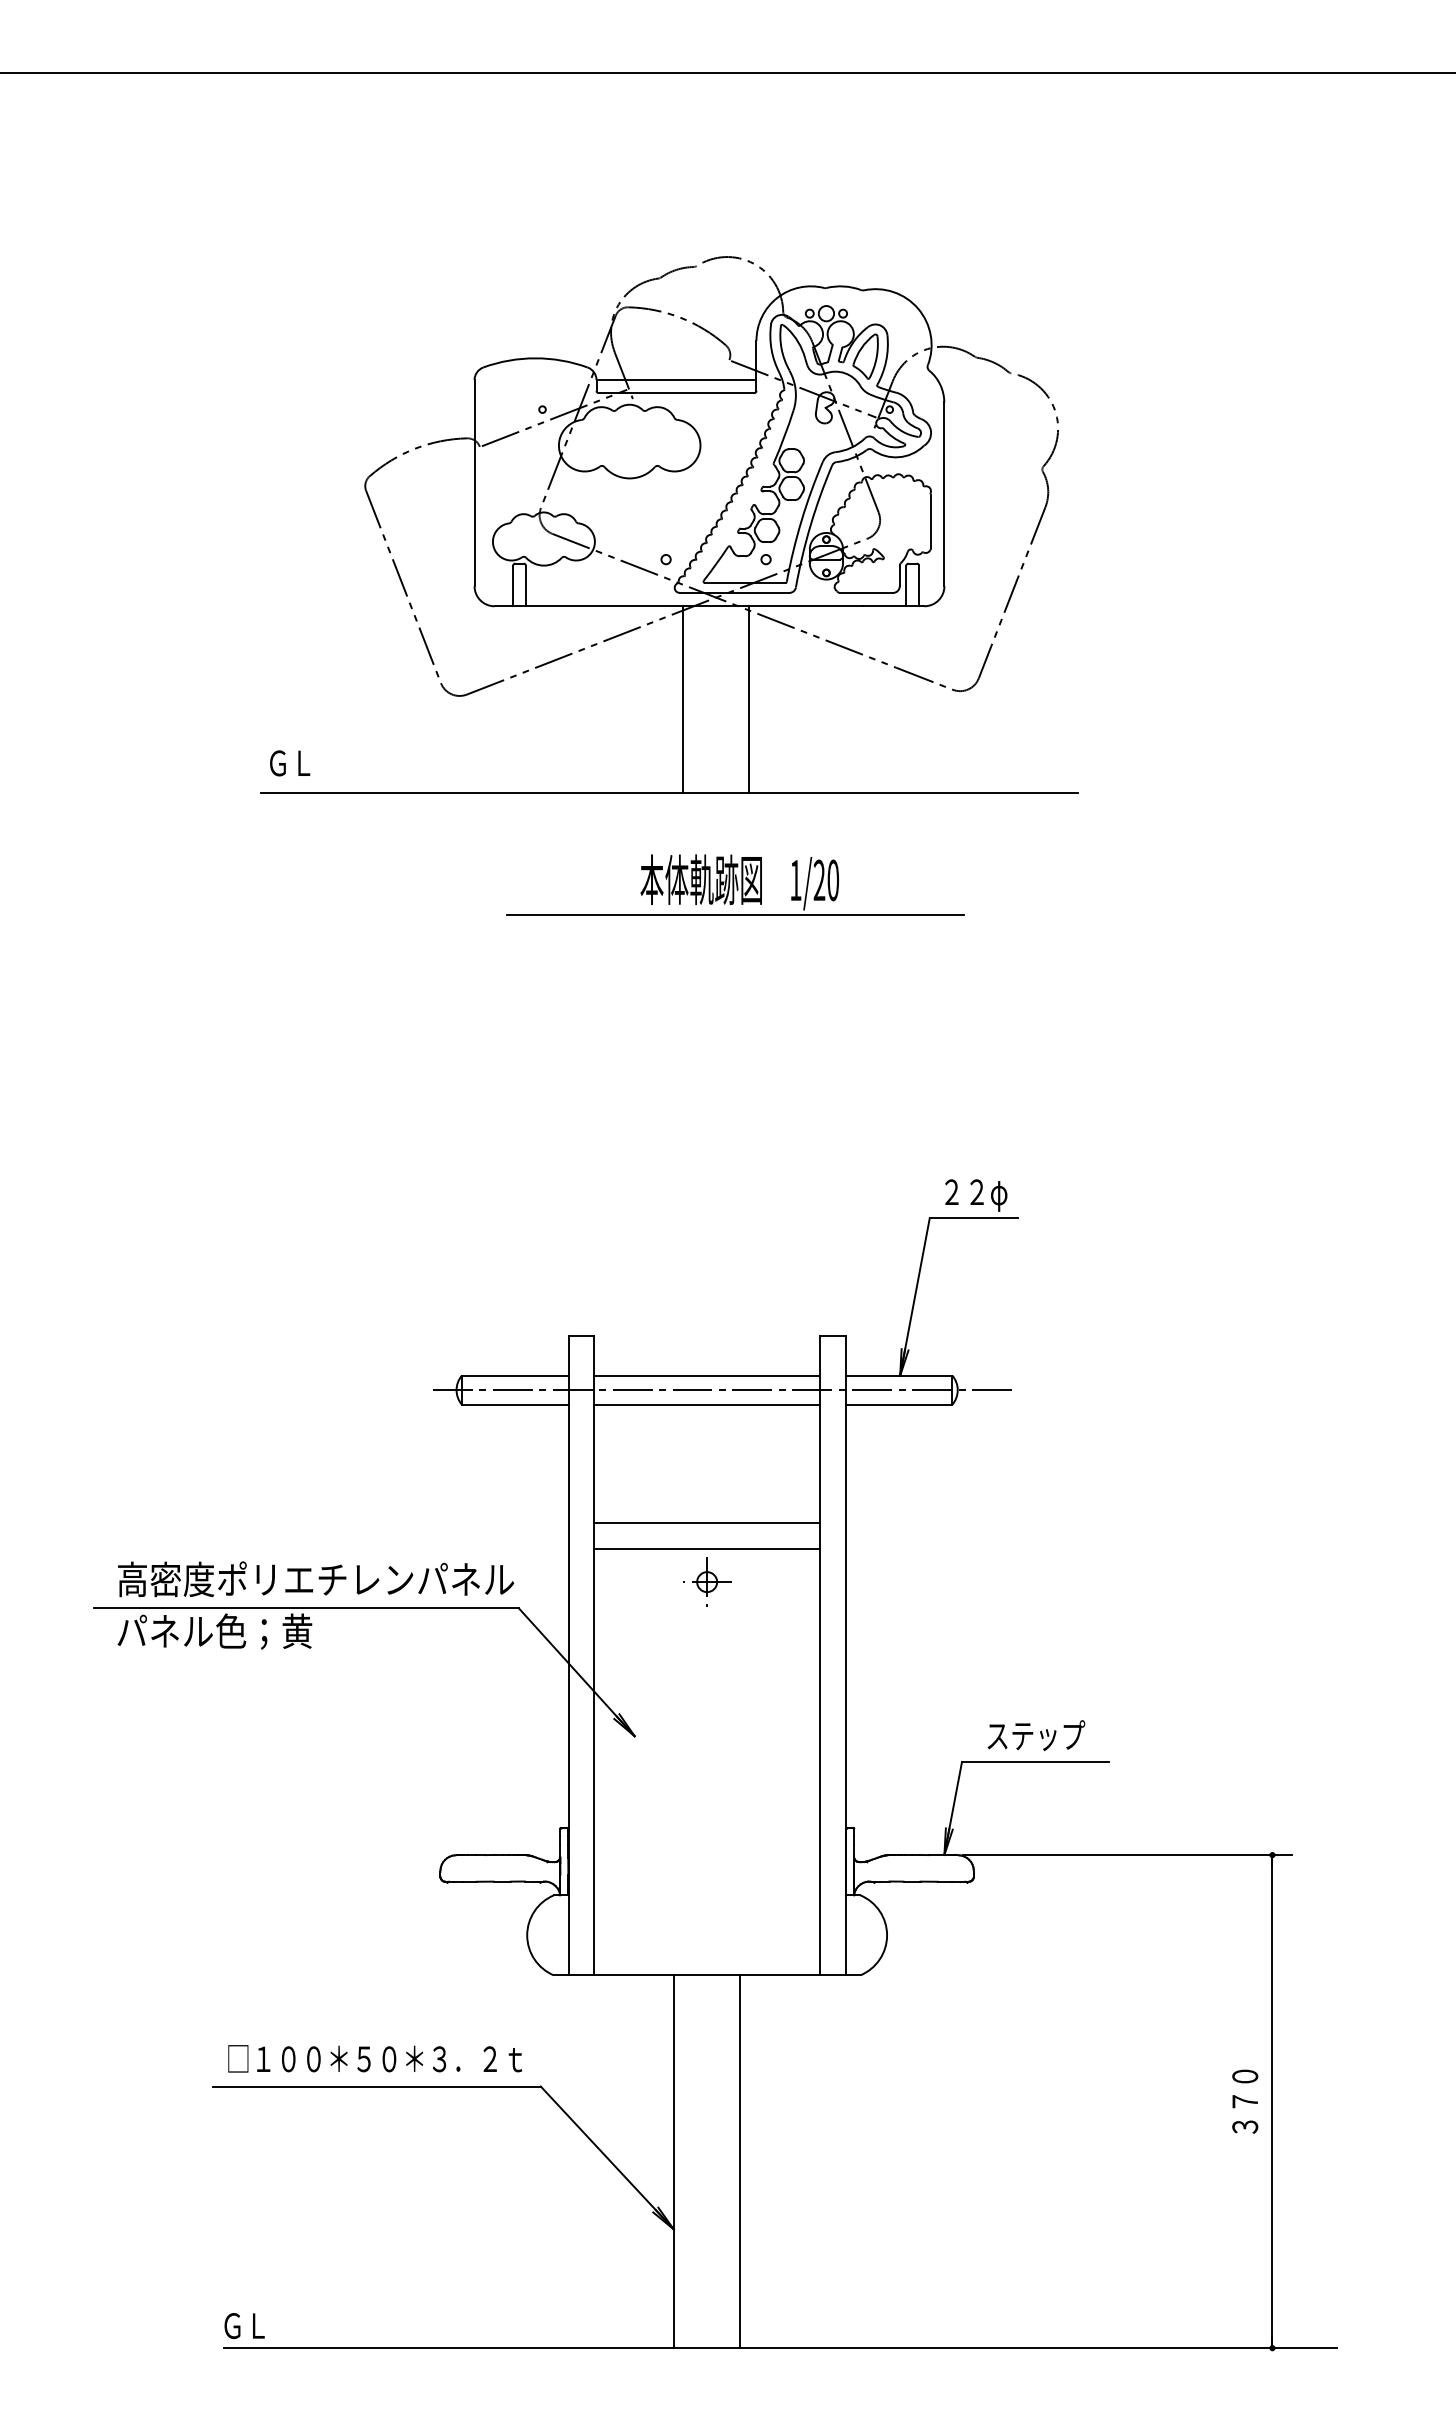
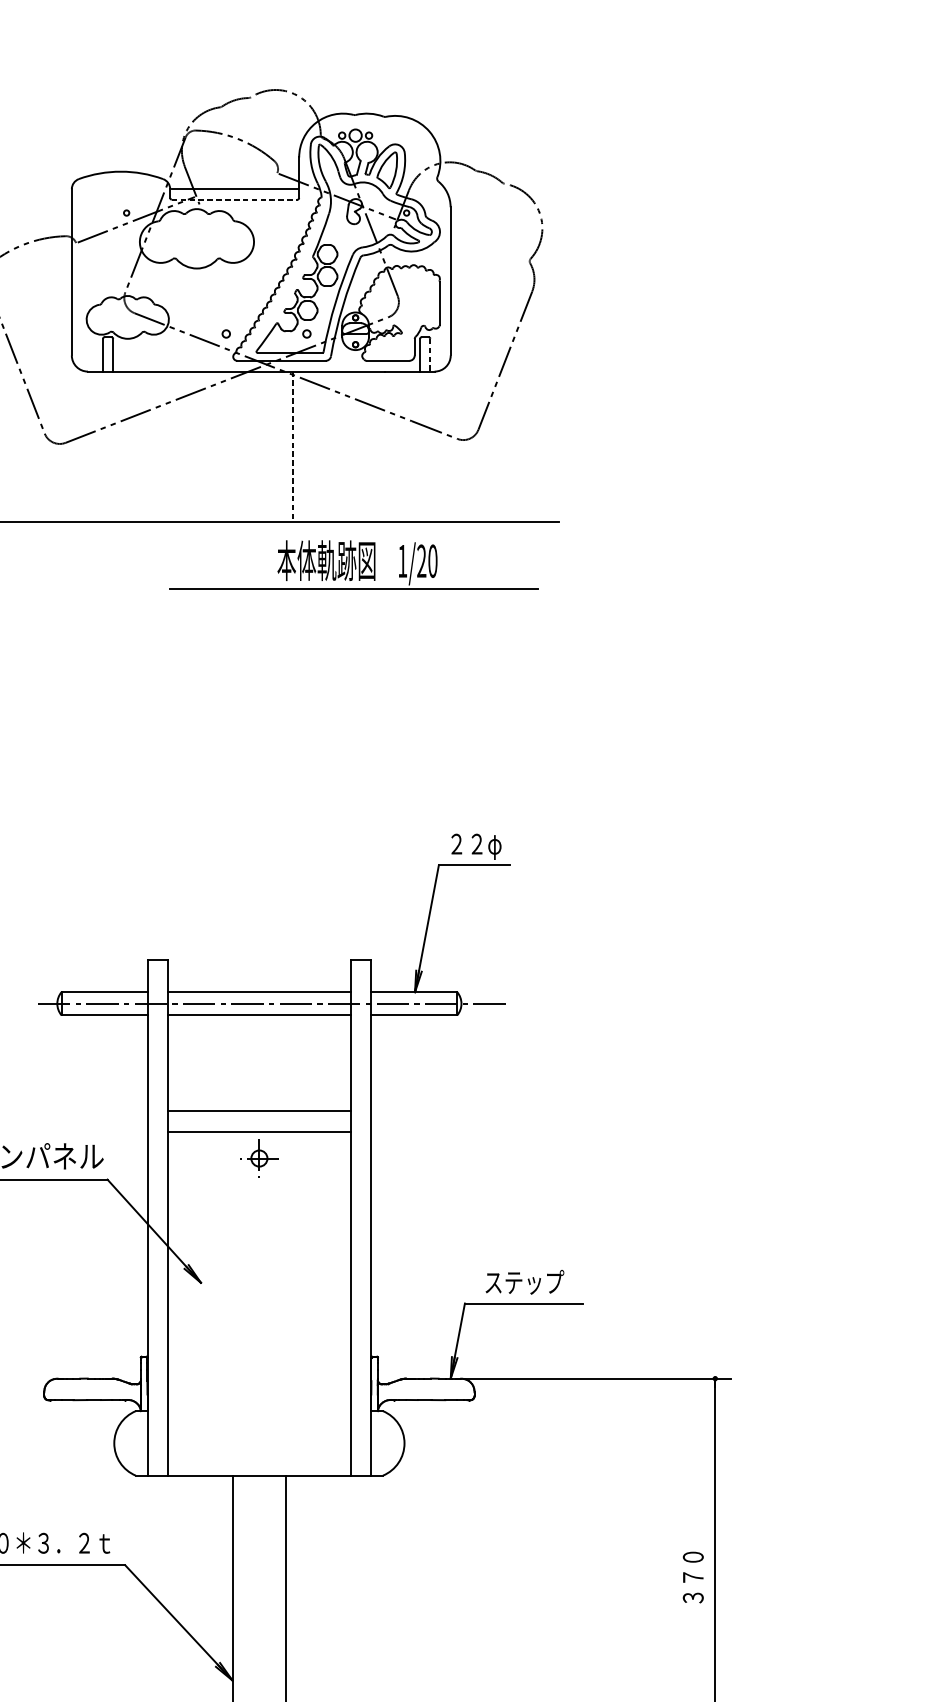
line: (676, 392) -> (234, 199), solid -> dashed
line: (919, 586) -> (430, 355), solid -> dashed
line: (682, 699) -> (239, 446), removed
line: (749, 700) -> (293, 447), solid -> dashed
part: (735, 884) -> (354, 564), moved

